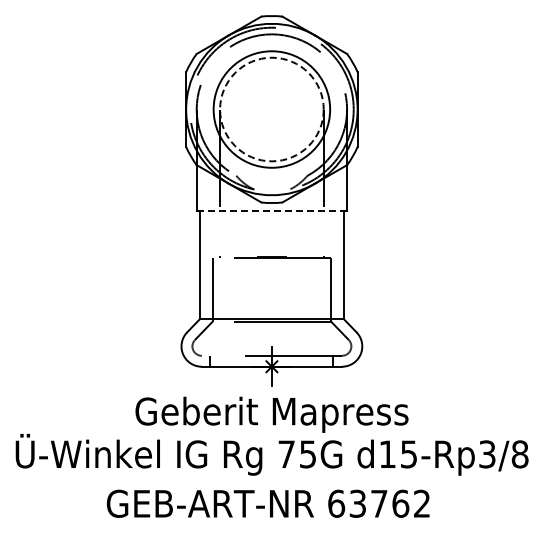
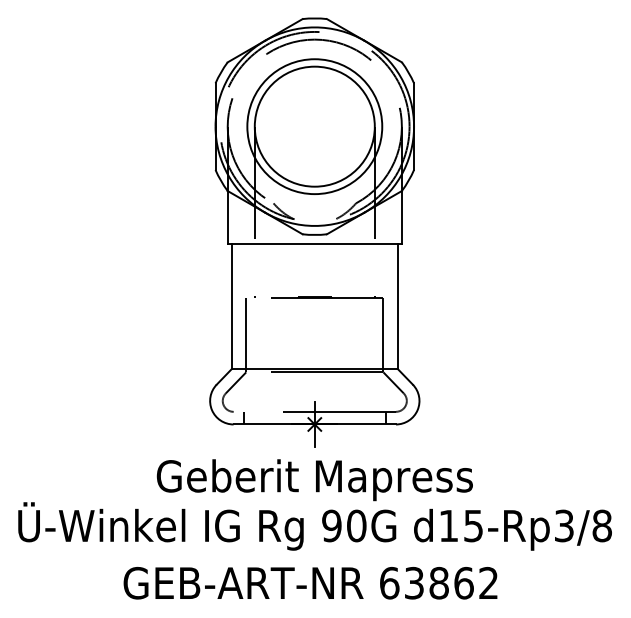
circle: (271, 109) -> (314, 126), dashed -> solid
line: (271, 210) -> (314, 243), dashed -> solid
text: (297, 454) -> (344, 526), 75G -> 90G
text: (379, 503) -> (439, 582), 63762 -> 63862

